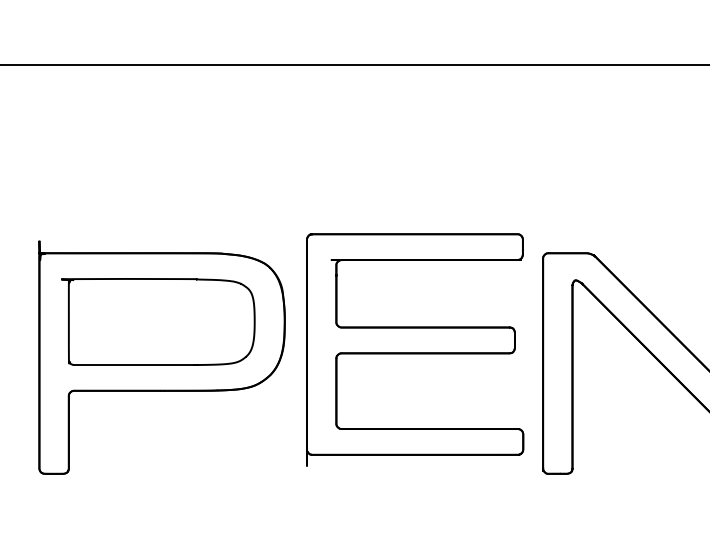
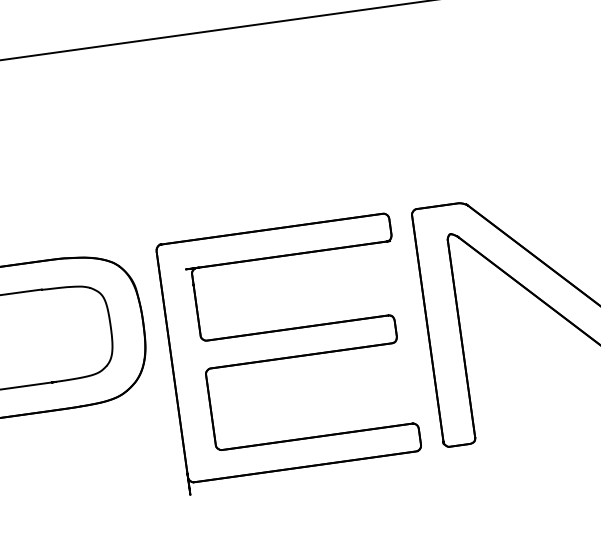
part: (415, 349) -> (289, 353), moved

